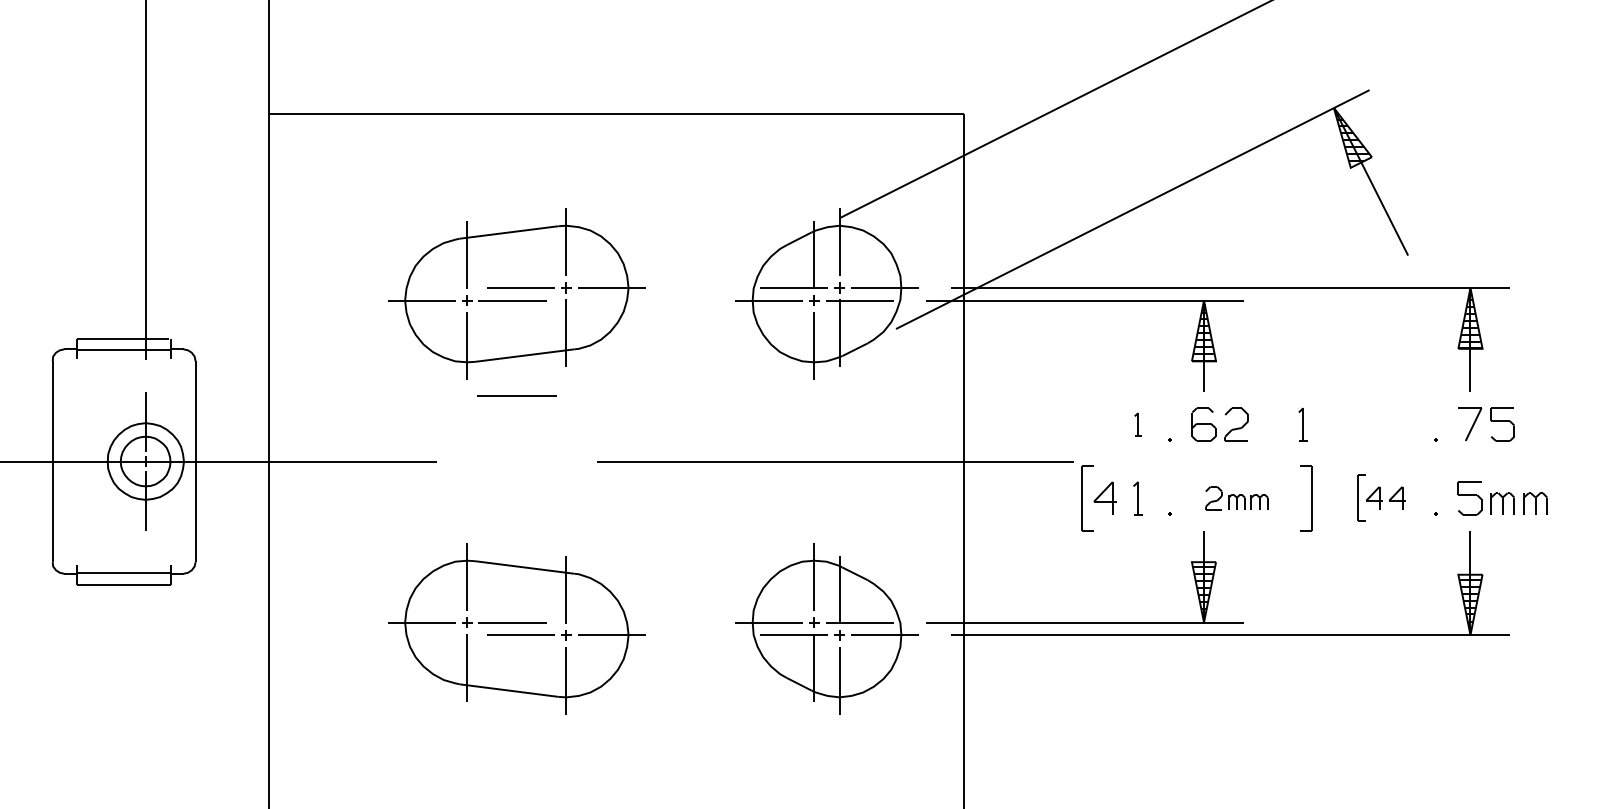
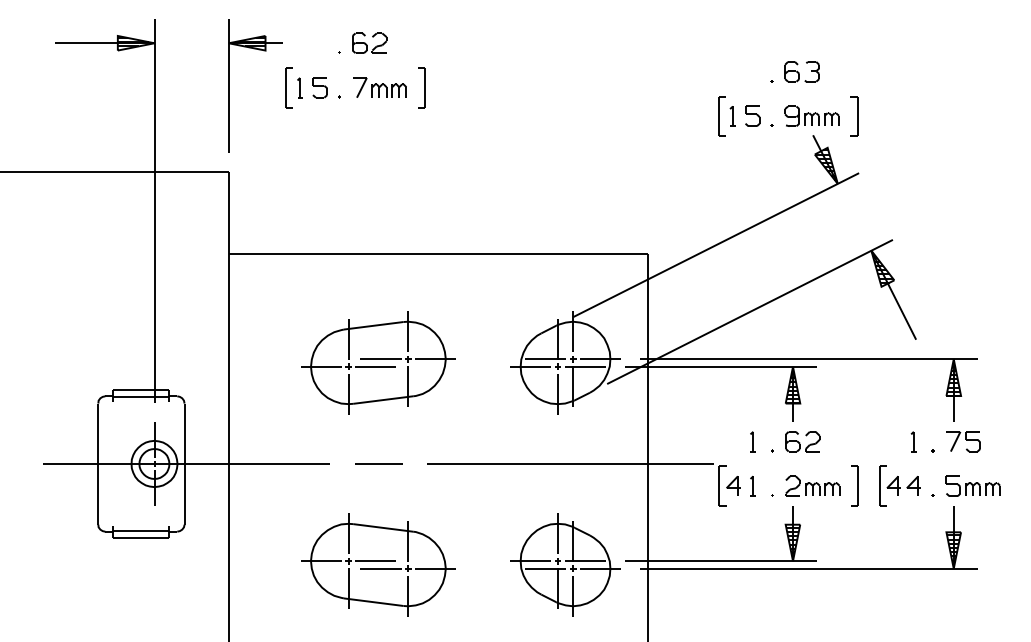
line: (517, 394) -> (378, 463), moved
part: (1136, 424) -> (752, 441), size x1.43
part: (1302, 424) -> (913, 441), moved
part: (1236, 497) -> (812, 485), size x1.43
part: (1380, 497) -> (899, 485), size x1.43

